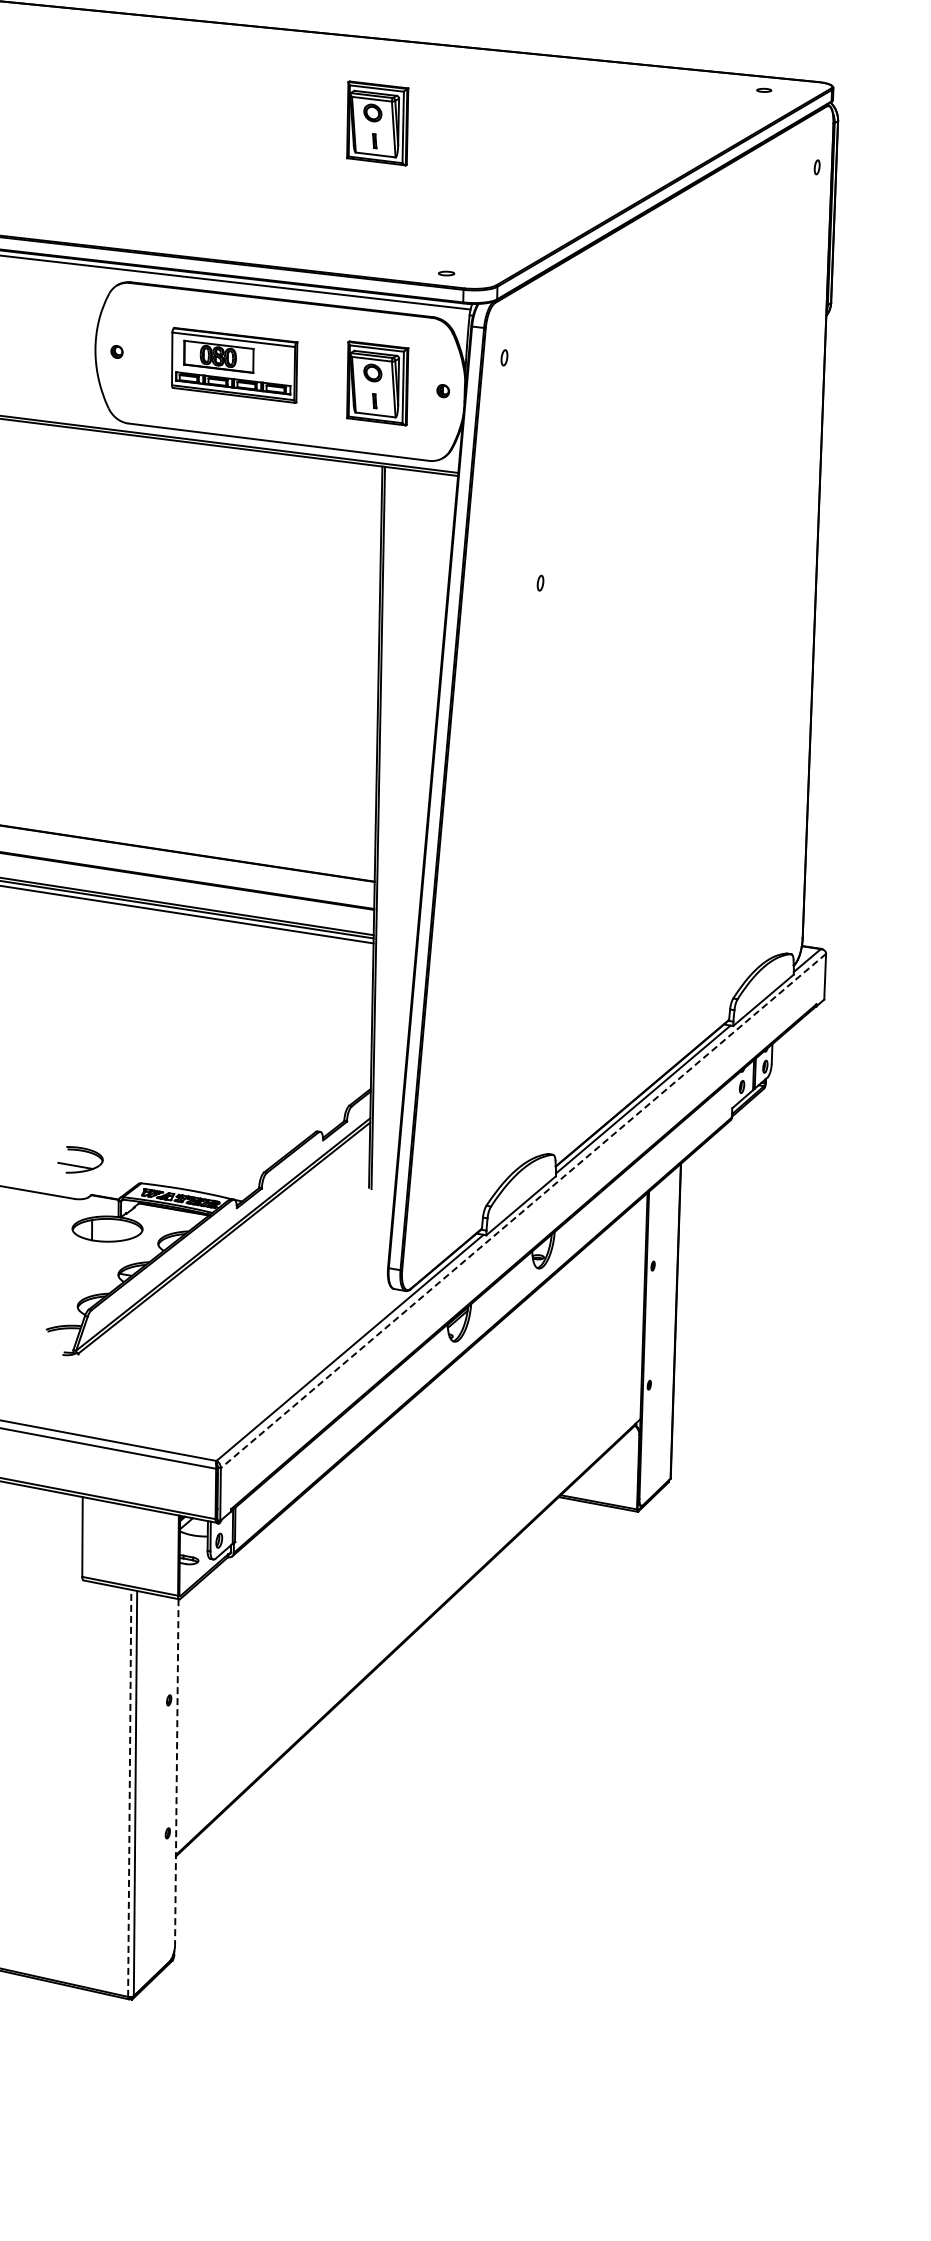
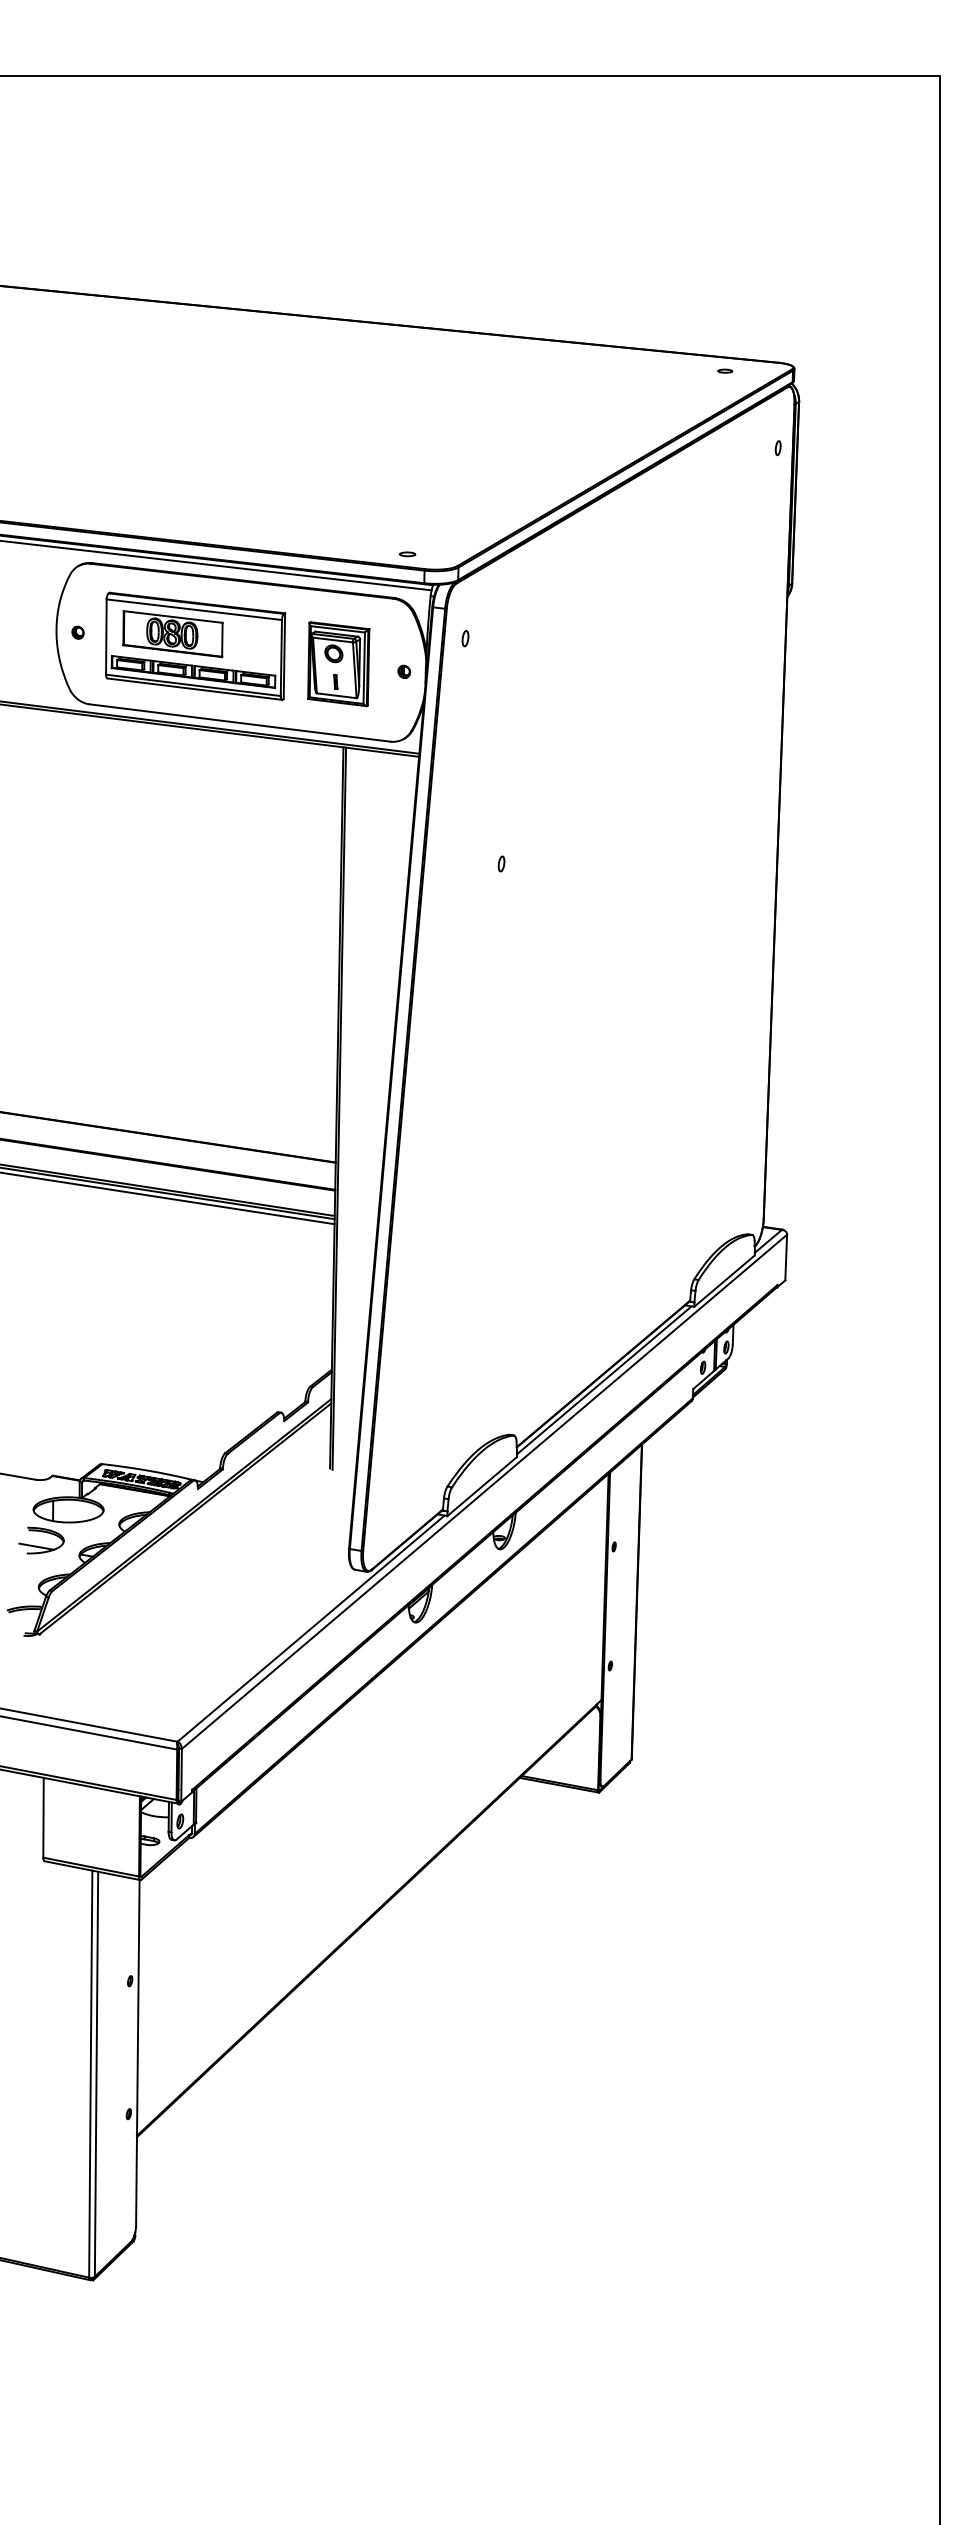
part: (377, 123) -> (338, 404), removed
part: (234, 364) -> (195, 645), size x1.43
part: (80, 1159) -> (41, 1540), moved
line: (523, 1211) -> (484, 1492), dashed -> solid
line: (176, 1771) -> (137, 2052), dashed -> solid
line: (129, 1793) -> (90, 2074), dashed -> solid

